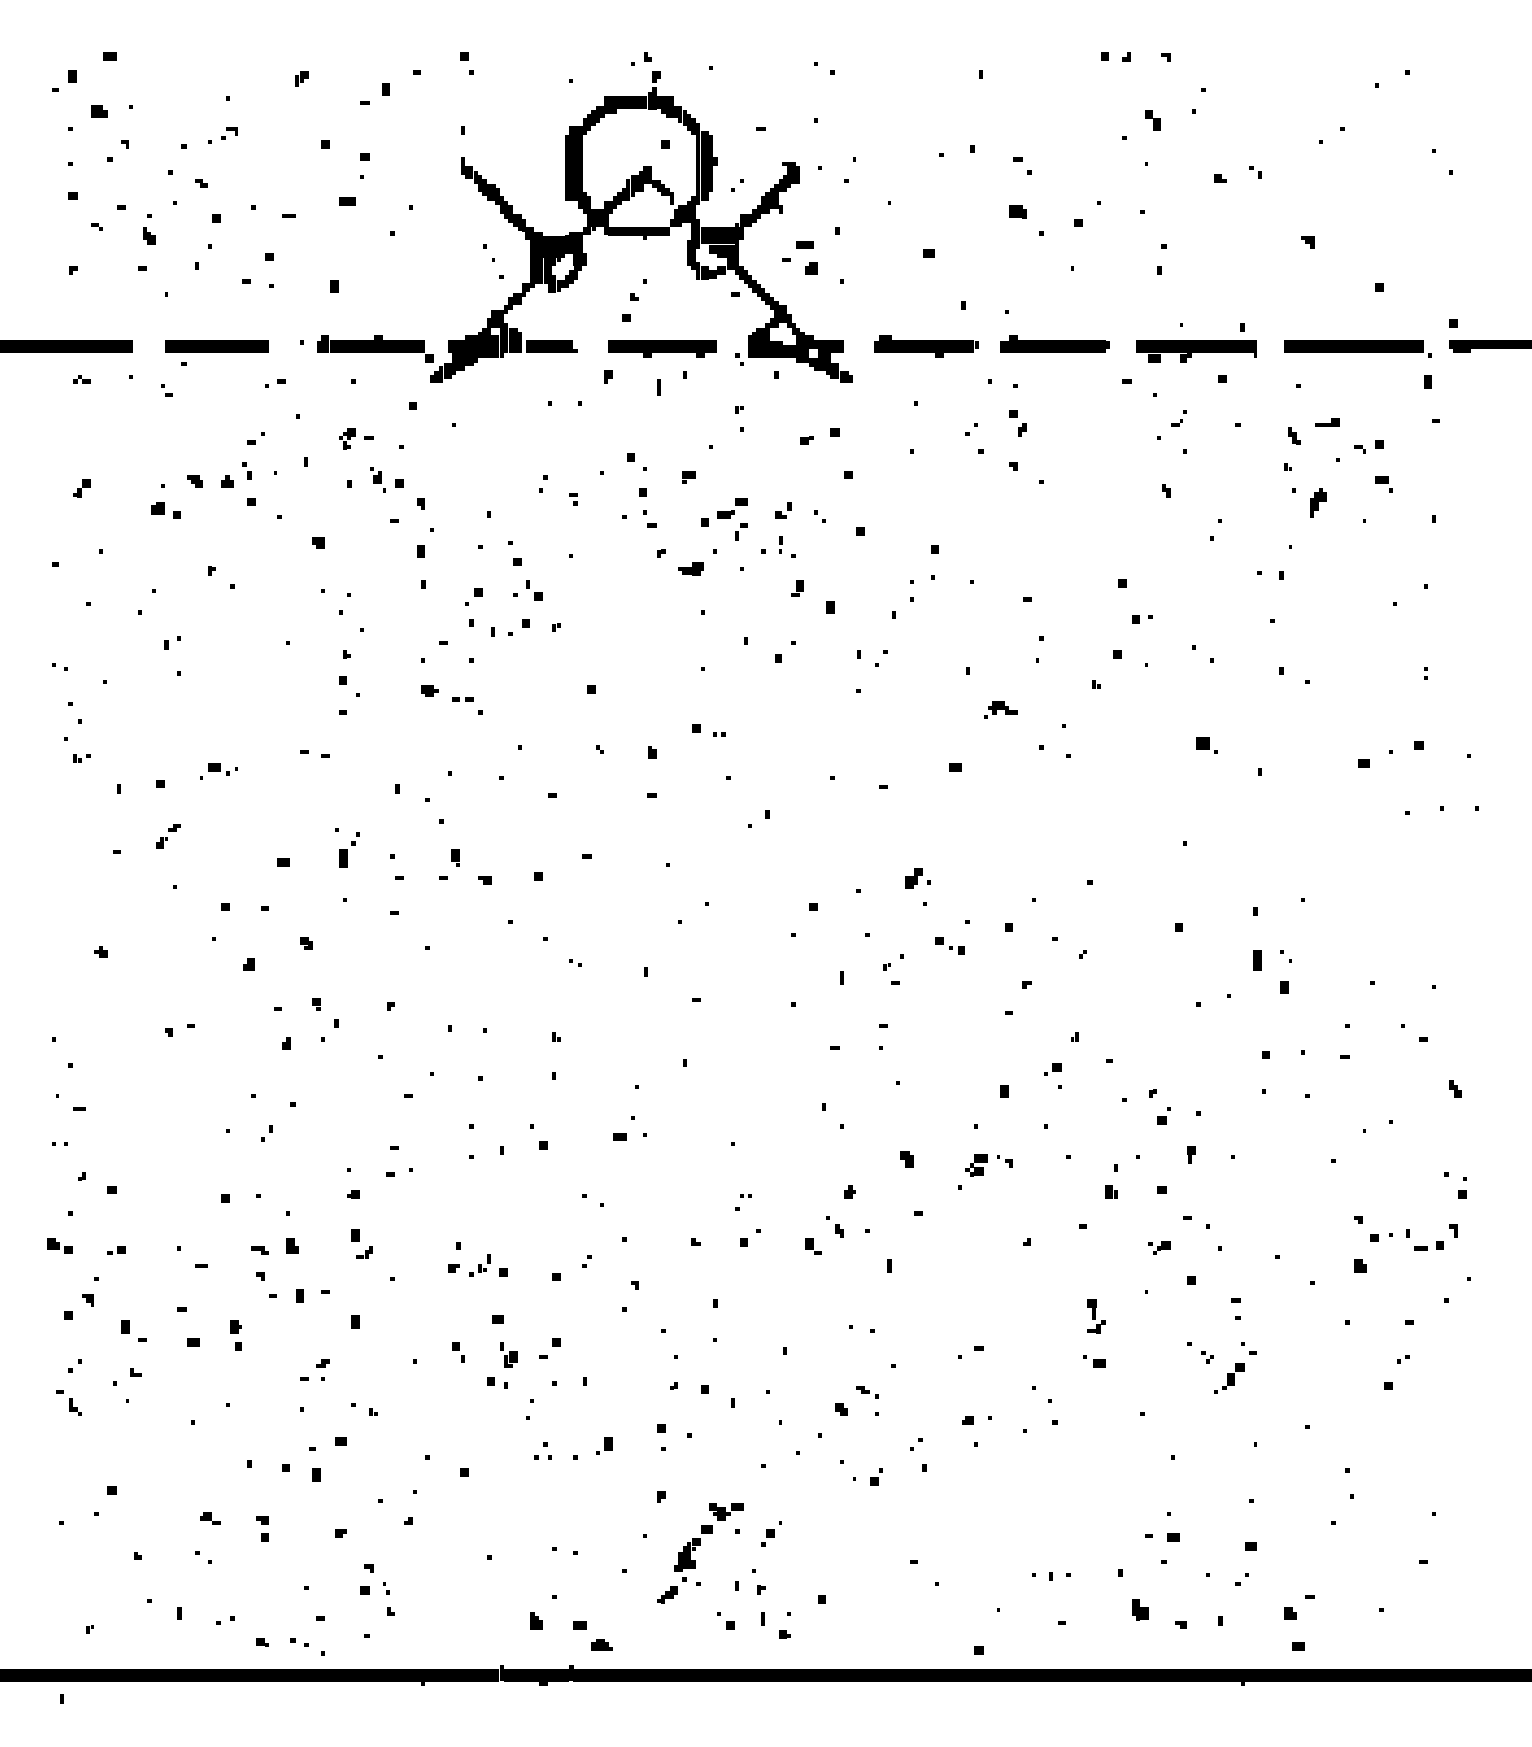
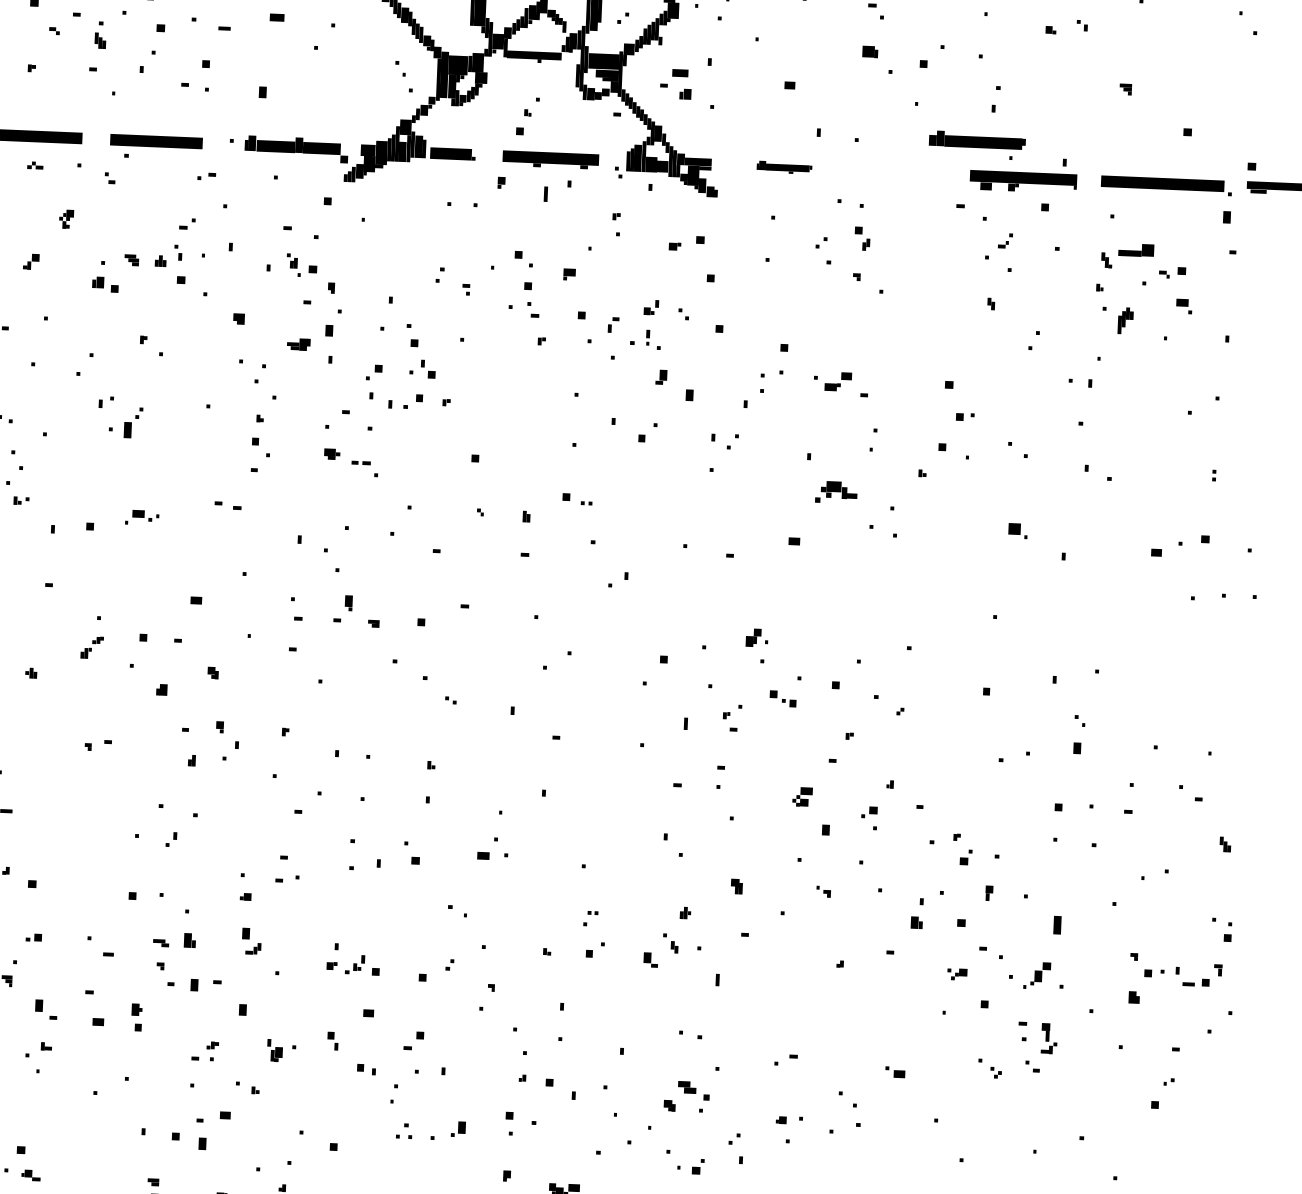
part: (1054, 343) -> (977, 139), moved
part: (926, 346) -> (784, 167), size x0.6
part: (1327, 422) -> (1136, 249), size x1.6
part: (347, 438) -> (66, 219), moved
part: (732, 508) -> (838, 381), moved
part: (690, 568) -> (298, 344), moved
part: (1000, 709) -> (836, 491), size x1.4
part: (168, 836) -> (92, 647), moved
part: (349, 849) -> (133, 422), moved
line: (1257, 960) -> (1057, 924), moved
part: (976, 1165) -> (802, 797), moved
part: (1096, 1316) -> (1049, 1038), moved
part: (508, 1354) -> (274, 1049), moved
part: (1229, 1378) -> (1037, 975), moved
part: (867, 1392) -> (693, 1091), size x1.6
part: (210, 1518) -> (31, 1175), moved

